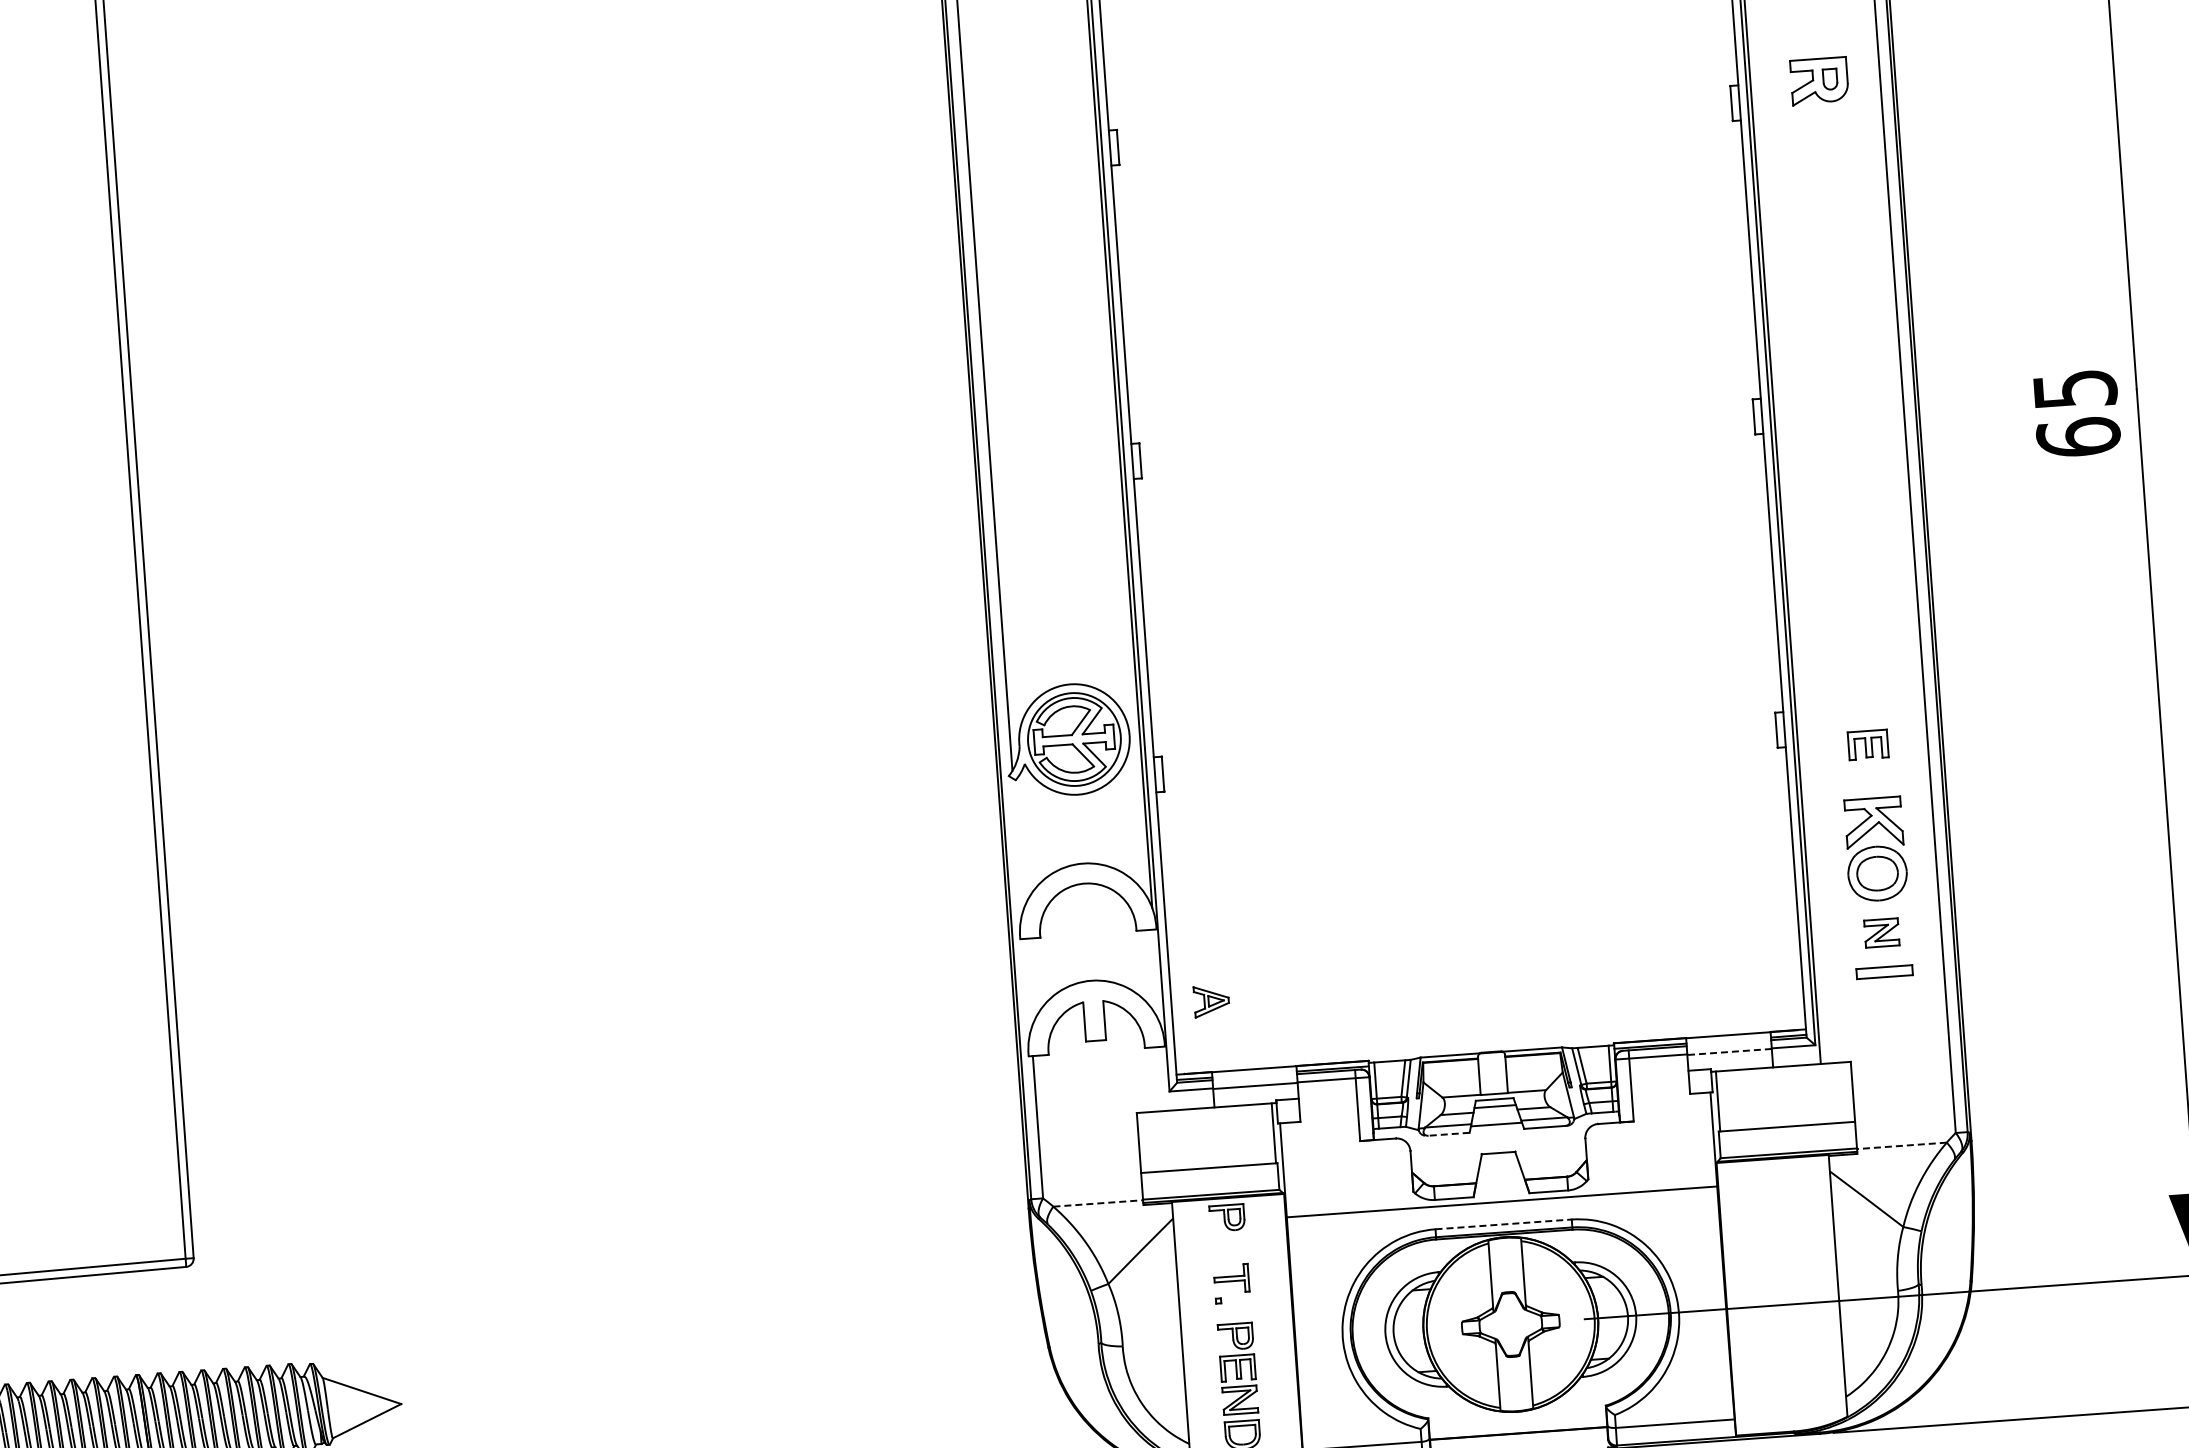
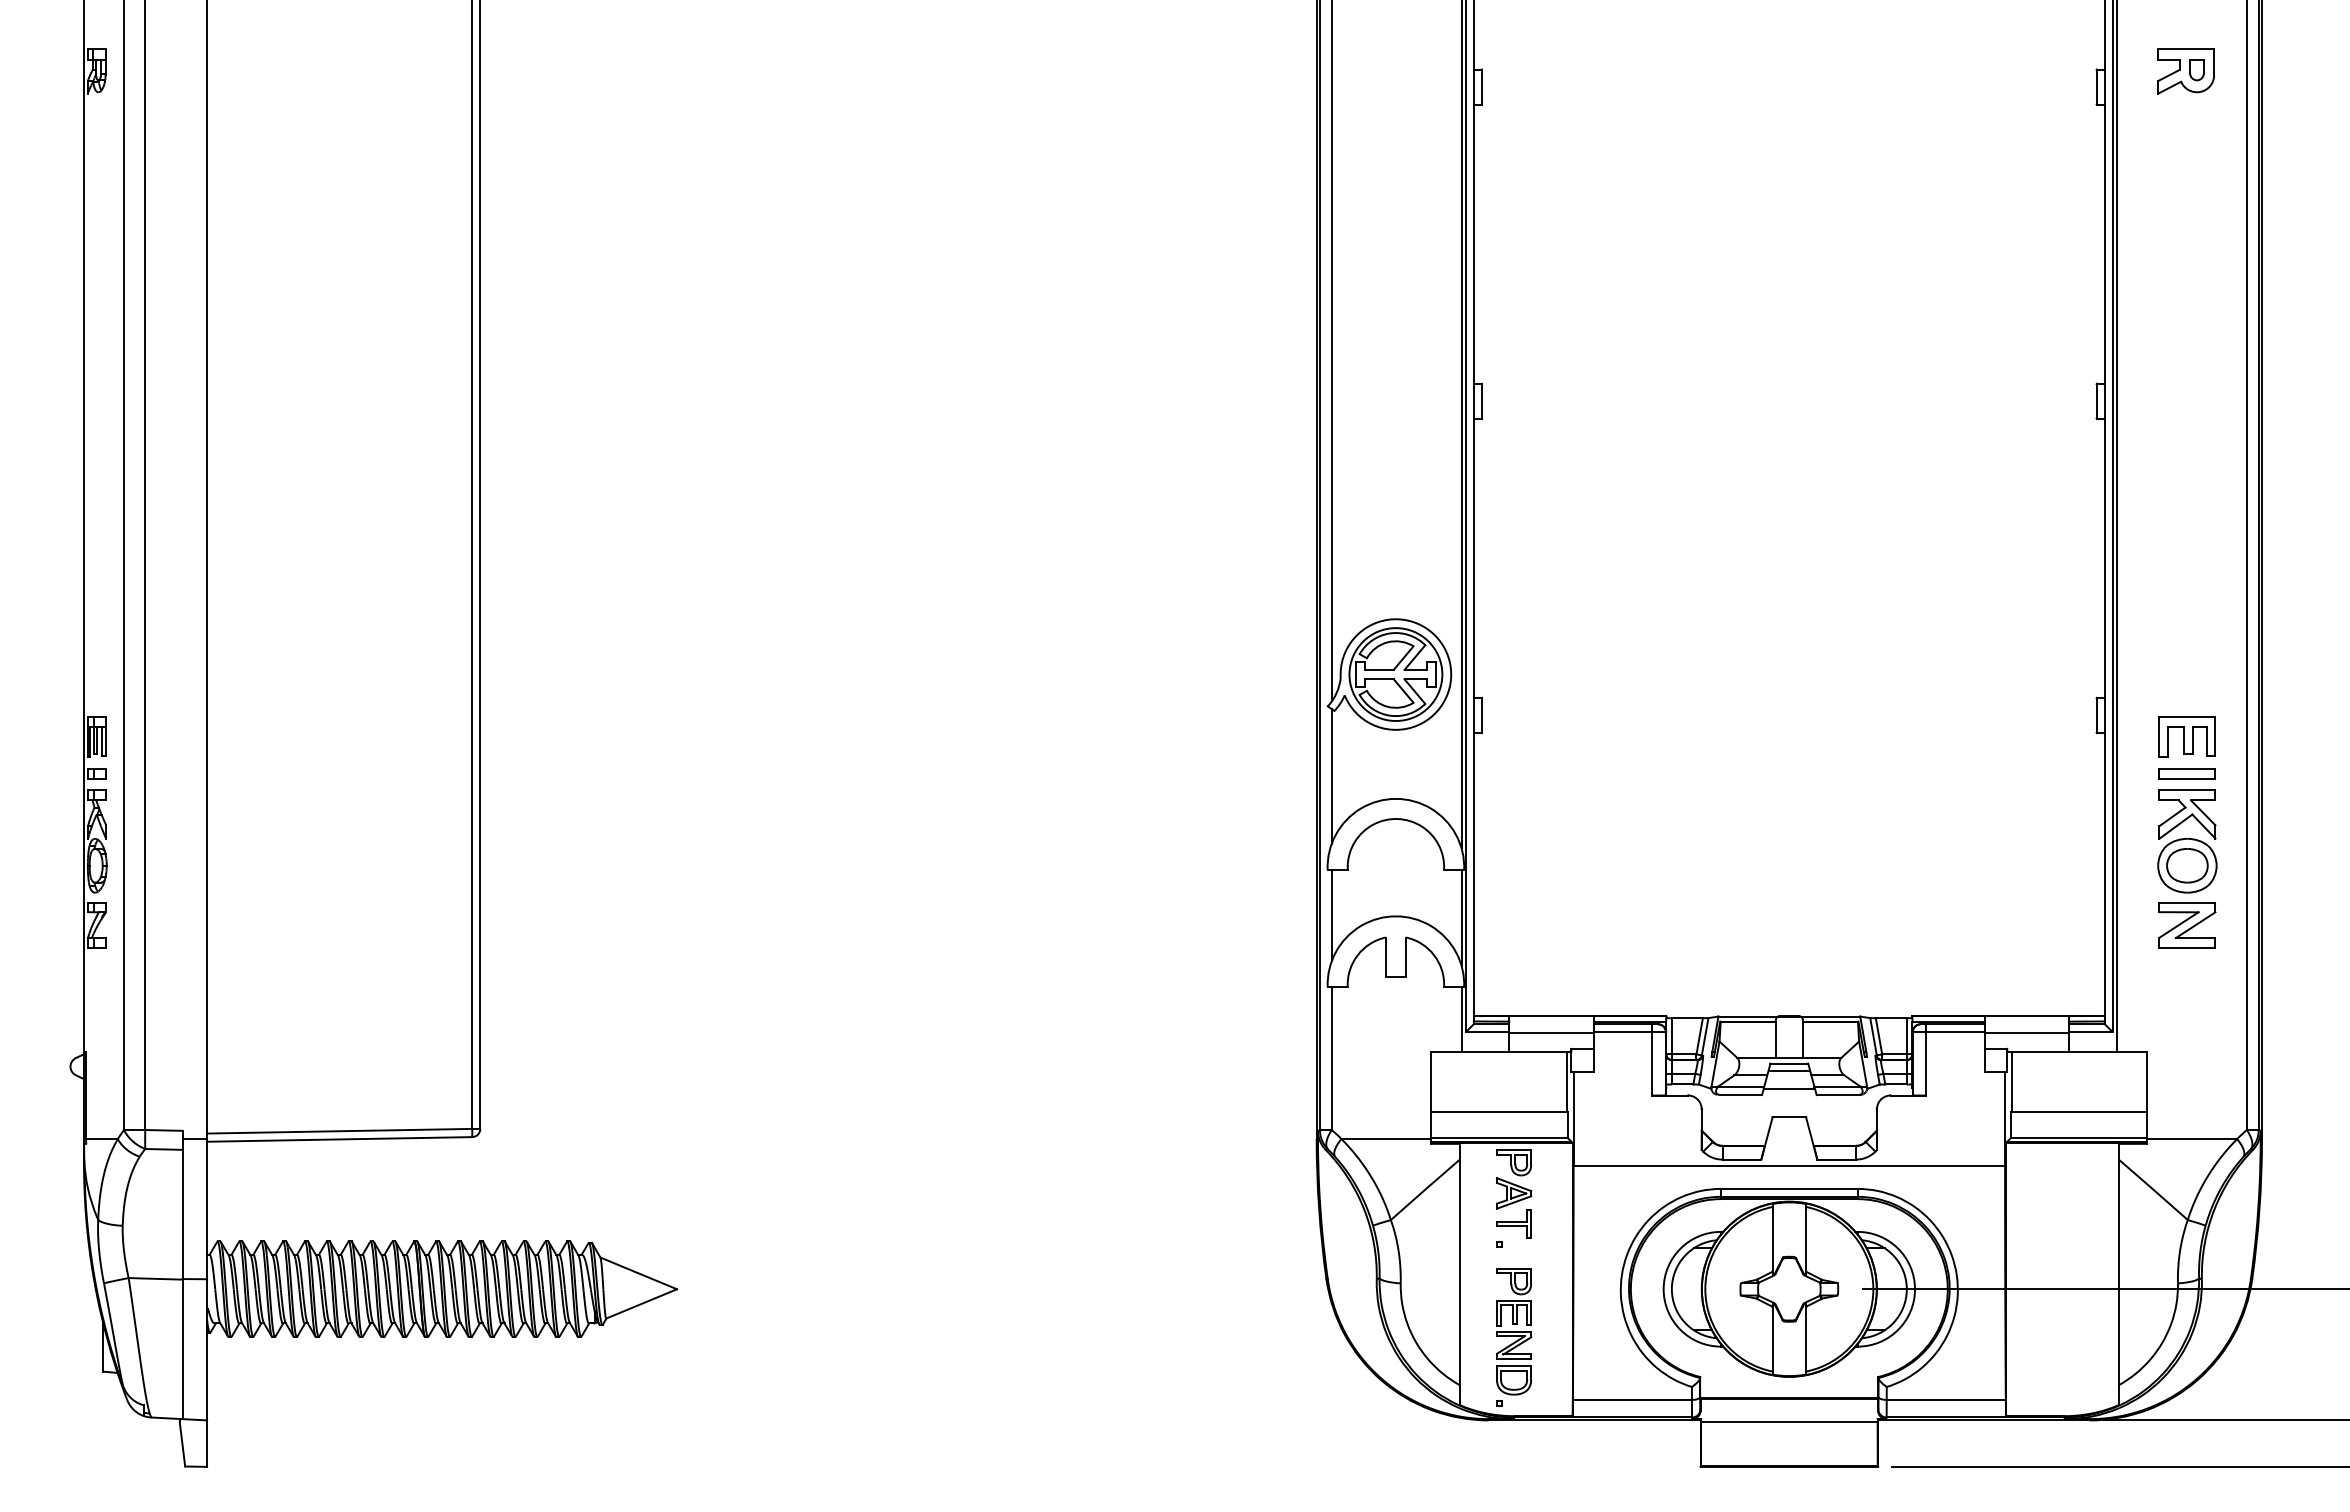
part: (1867, 744) -> (2186, 736), size x1.43
line: (1017, 845) -> (1331, 776), added
part: (1881, 933) -> (2187, 925), size x1.67
part: (1883, 972) -> (2186, 773), moved
line: (1157, 977) -> (1461, 917), added
line: (1027, 984) -> (1331, 915), added
part: (1212, 1001) -> (1514, 1193), moved
line: (1729, 1052) -> (2026, 1033), dashed -> solid
line: (1164, 1078) -> (1461, 1019), added
line: (1449, 1134) -> (1741, 1095), dashed -> solid
line: (1902, 1146) -> (2192, 1139), dashed -> solid
line: (1098, 1203) -> (1386, 1139), dashed -> solid
line: (1503, 1224) -> (1789, 1188), dashed -> solid

